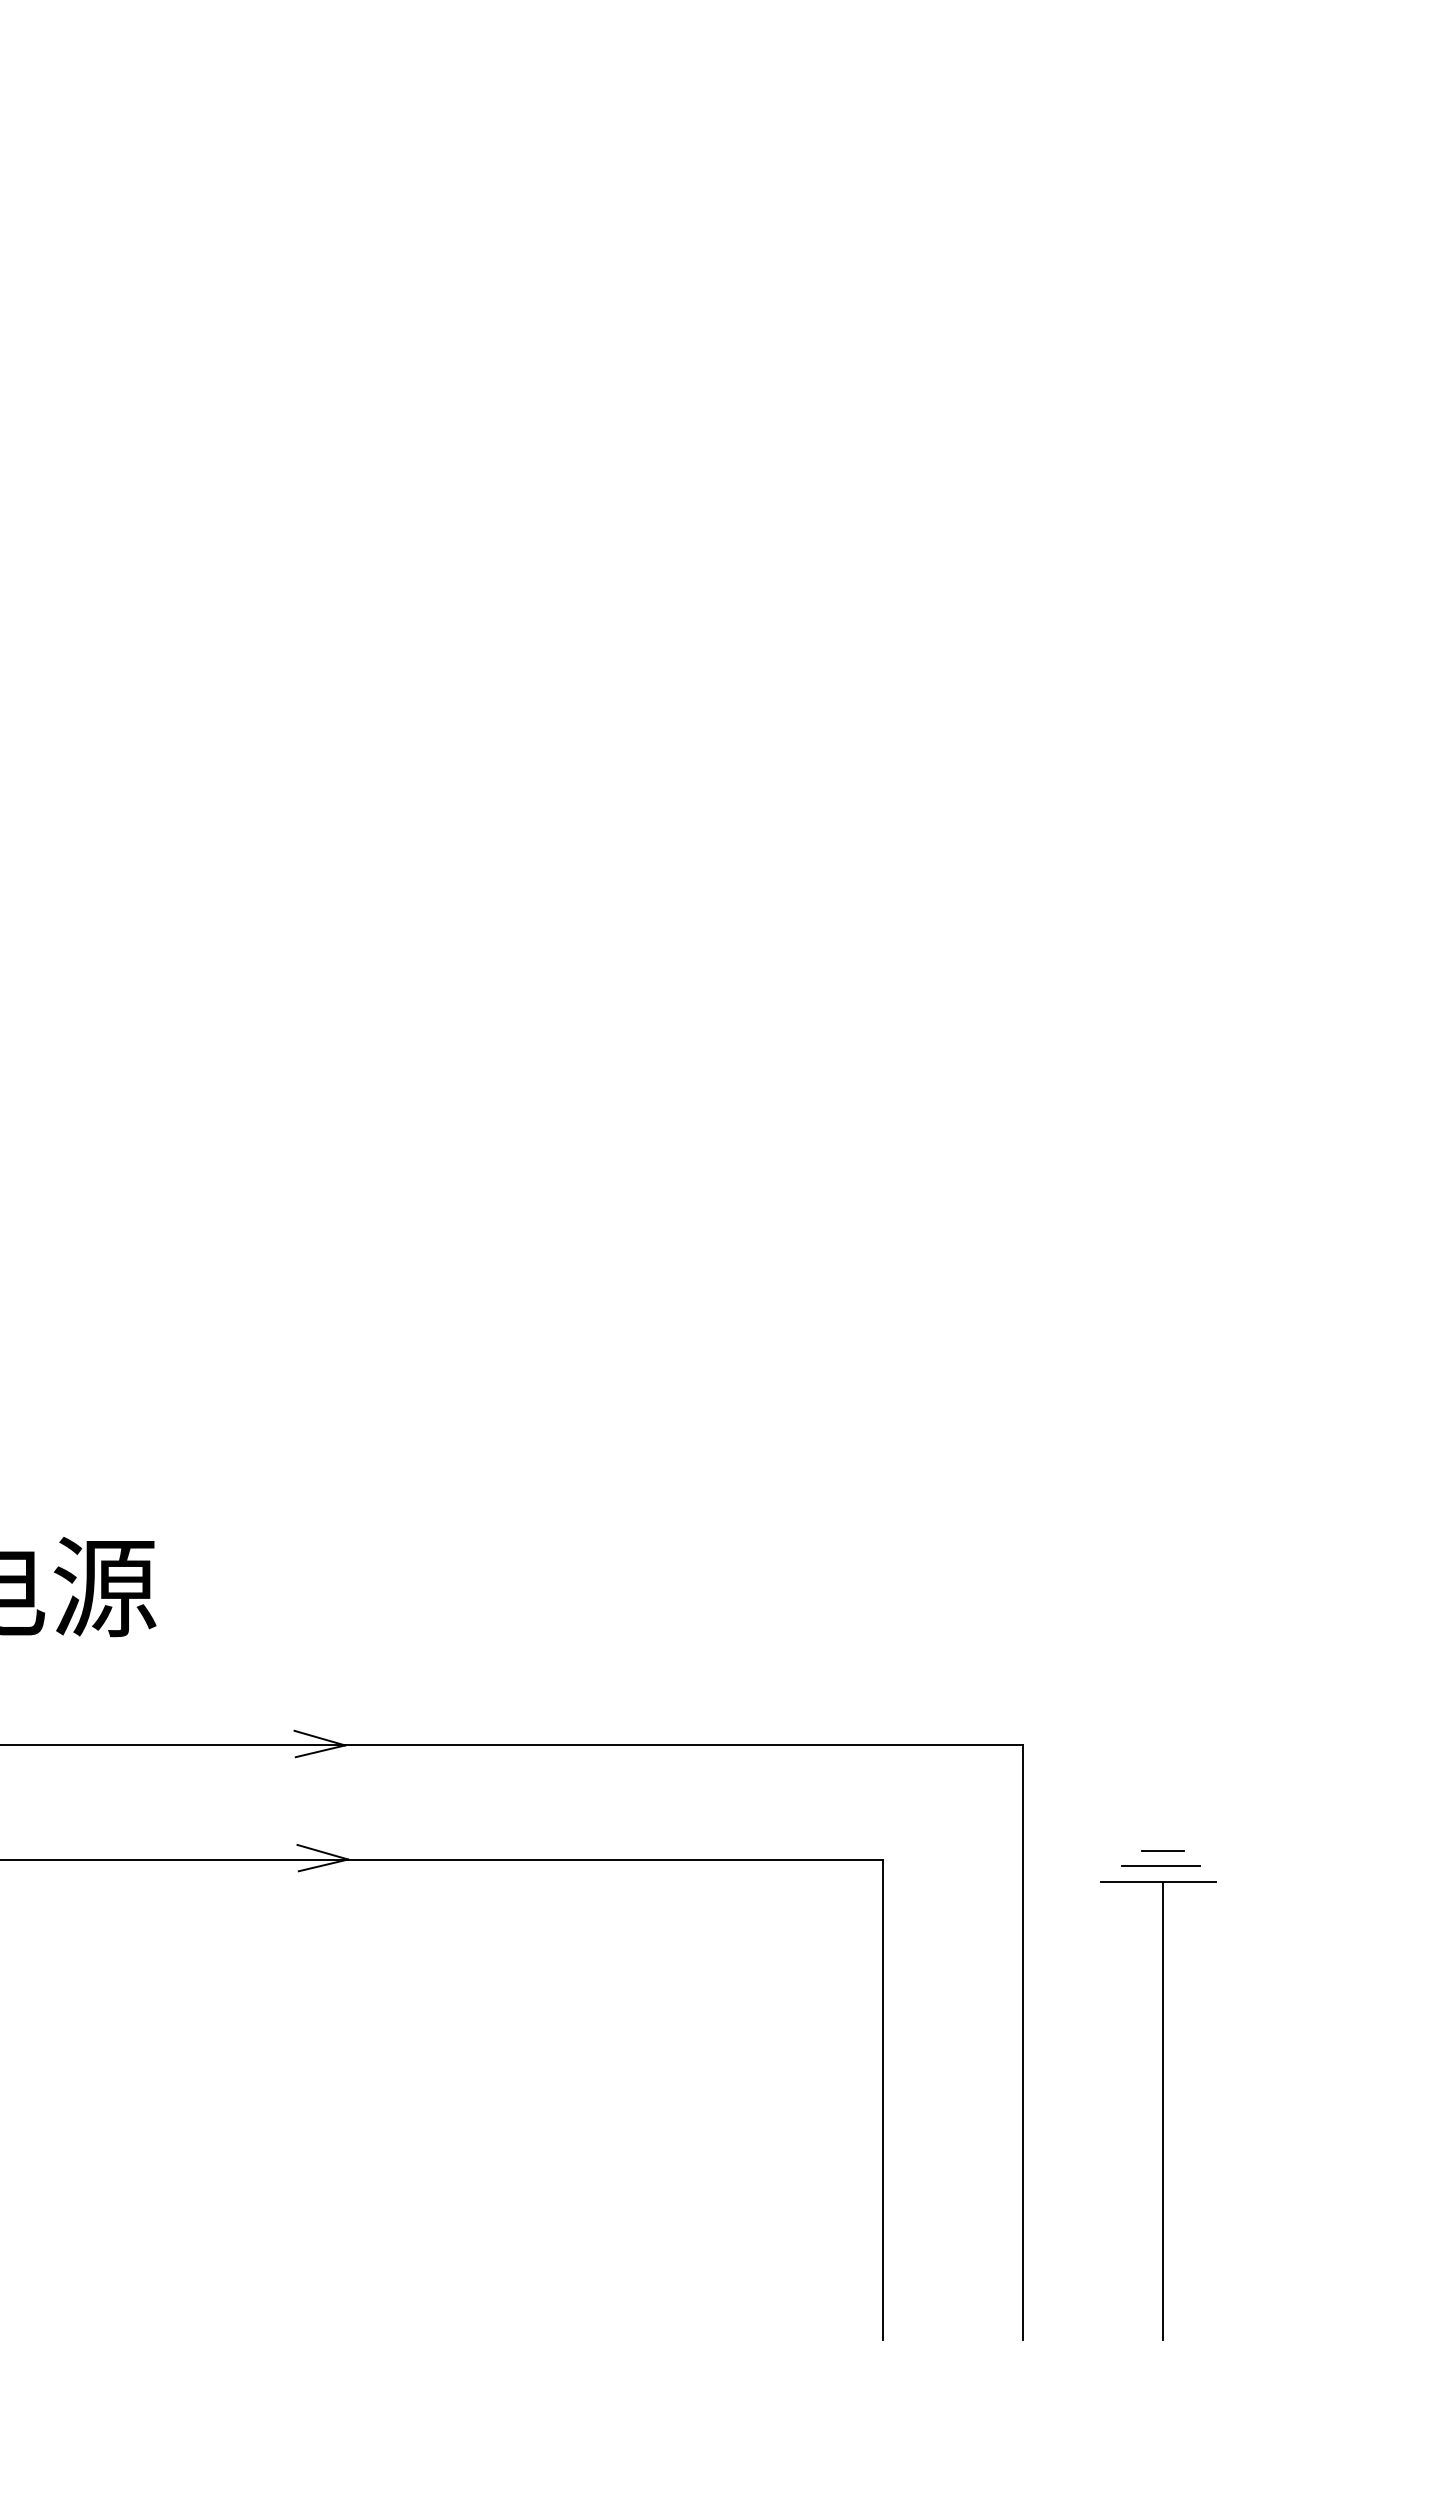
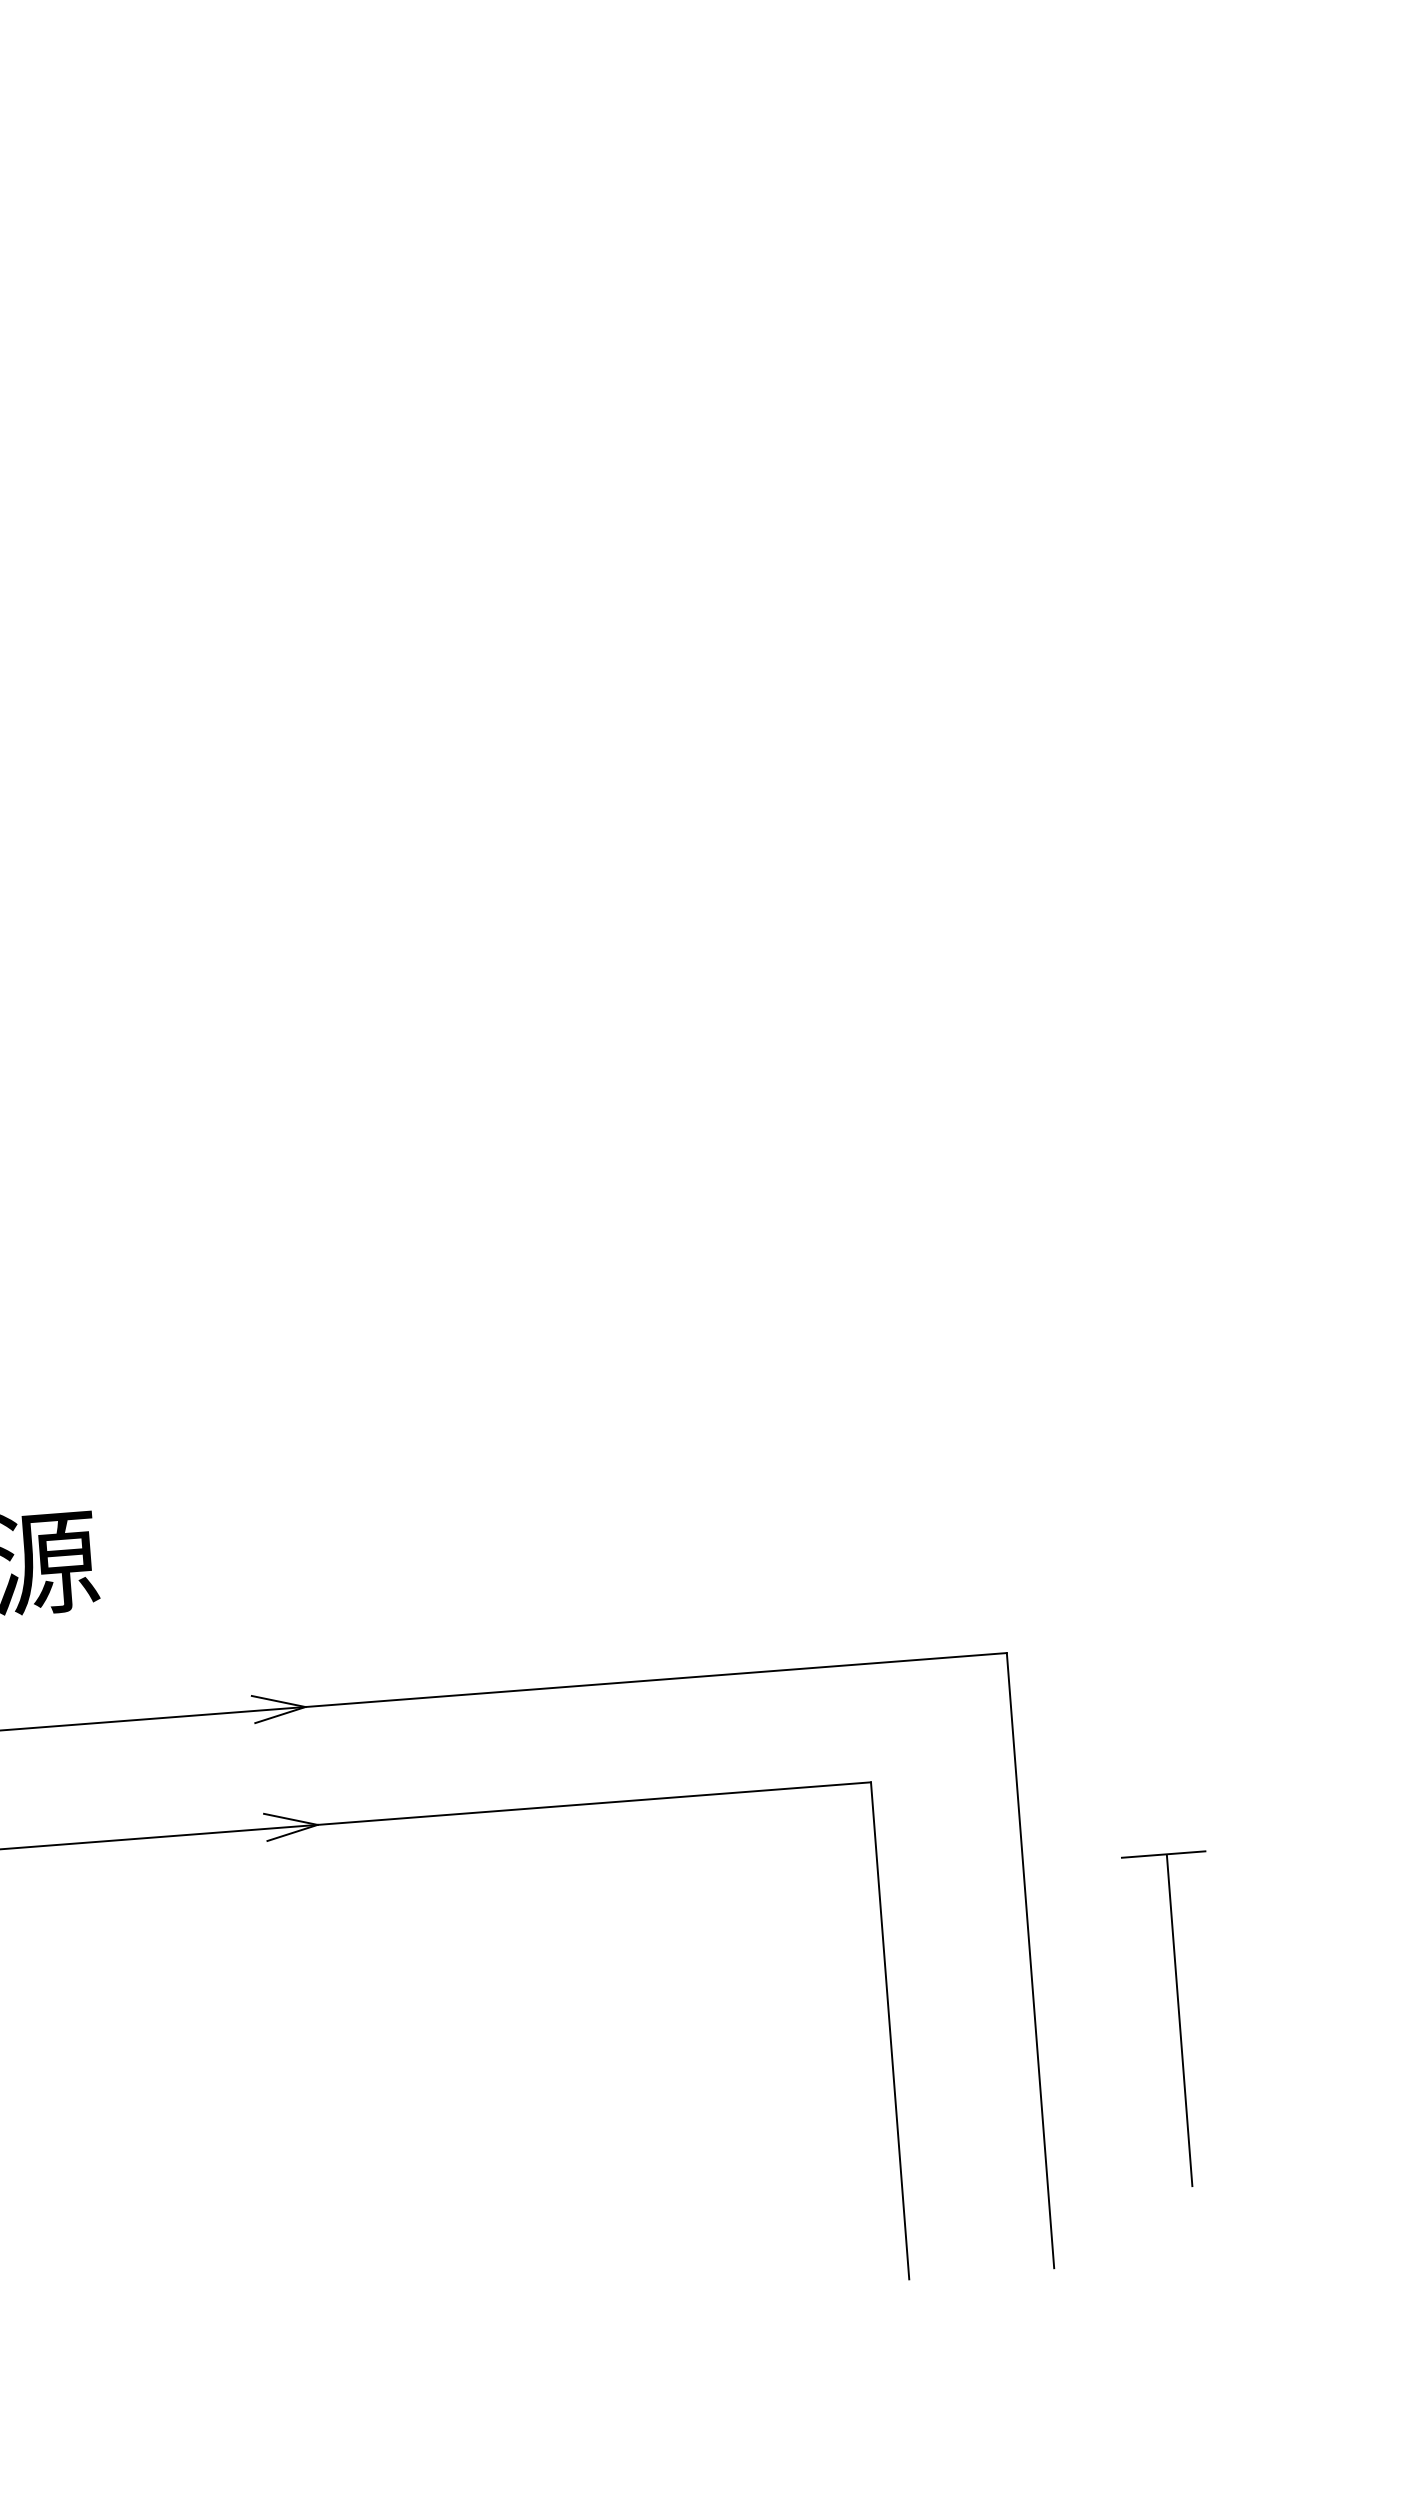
line: (1162, 1850) -> (1159, 1750), removed
line: (1160, 1865) -> (1159, 1766), removed
part: (1158, 2110) -> (1176, 2020), size x0.7

